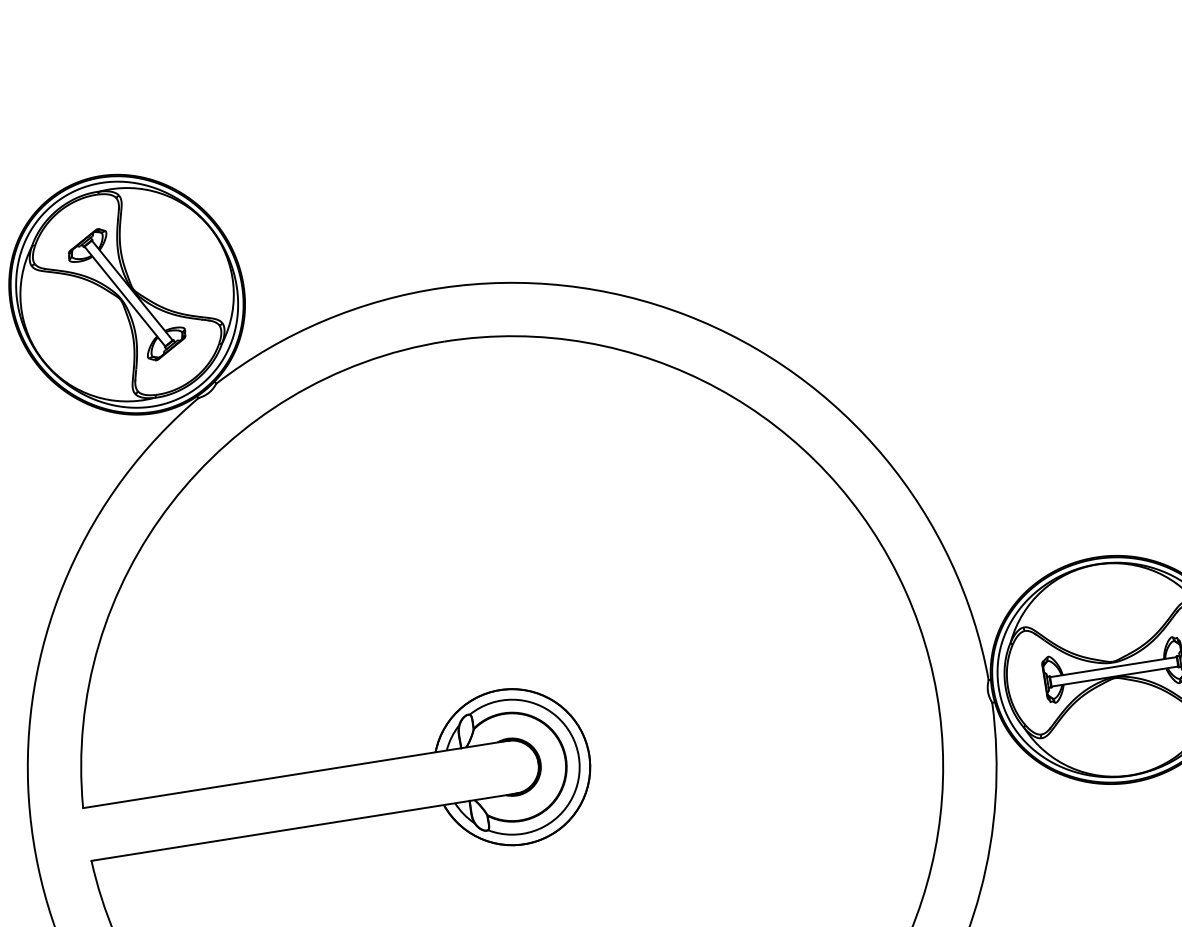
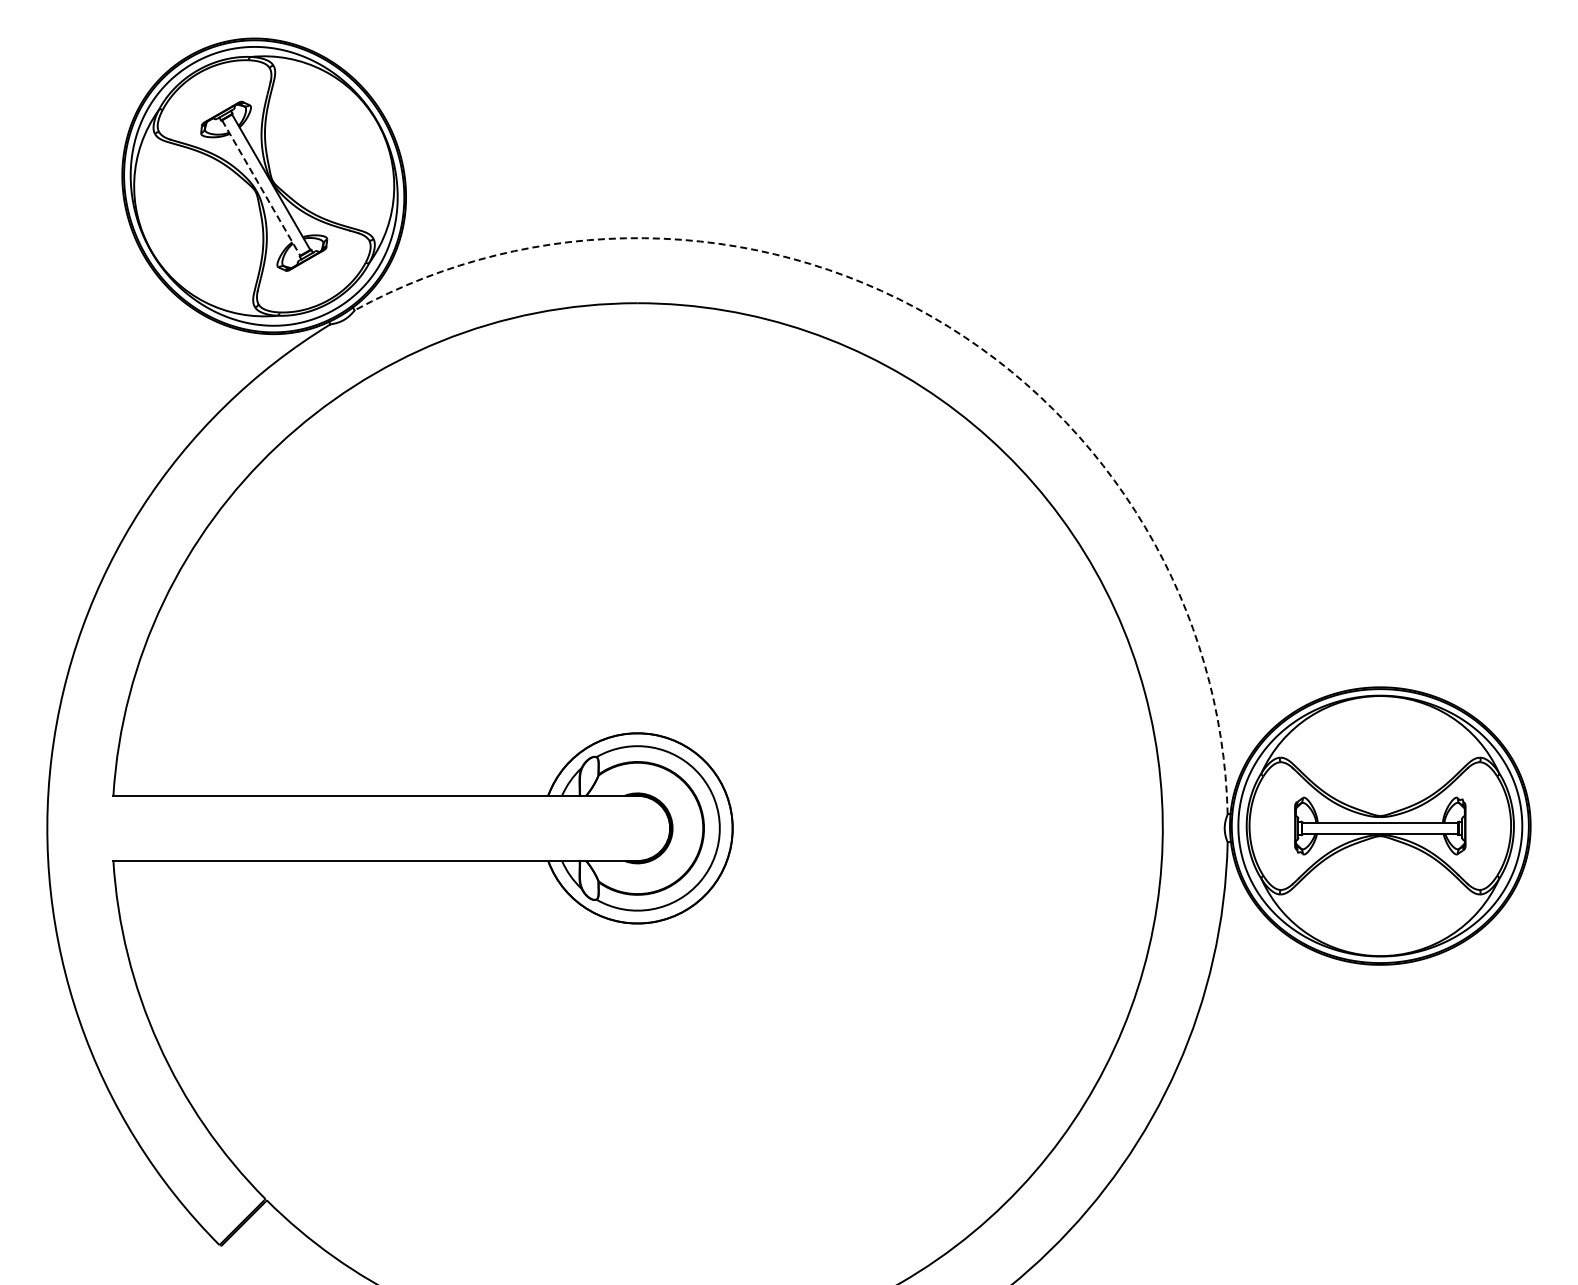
line: (125, 296) -> (261, 188), solid -> dashed
arc: (685, 315) -> (932, 317), solid -> dashed

